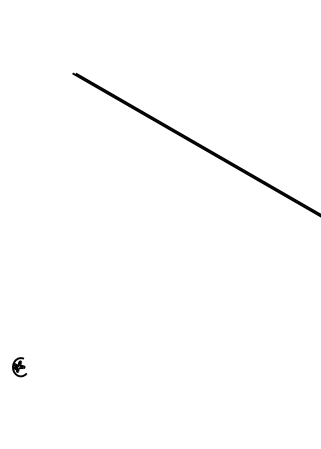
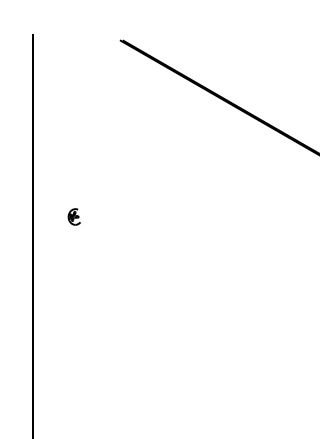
part: (18, 366) -> (73, 216), moved

